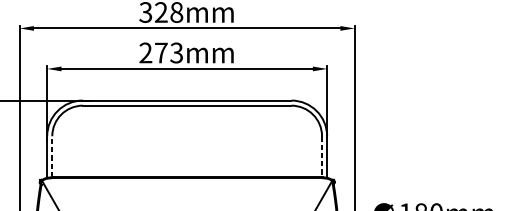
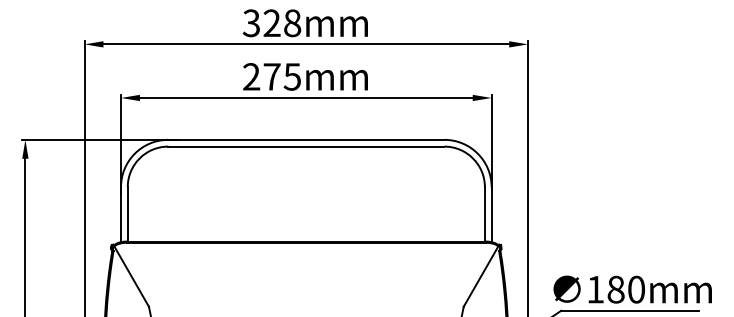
text: (176, 52) -> (292, 76), 273mm -> 275mm
line: (52, 156) -> (127, 213), dashed -> solid
line: (321, 156) -> (484, 214), dashed -> solid

